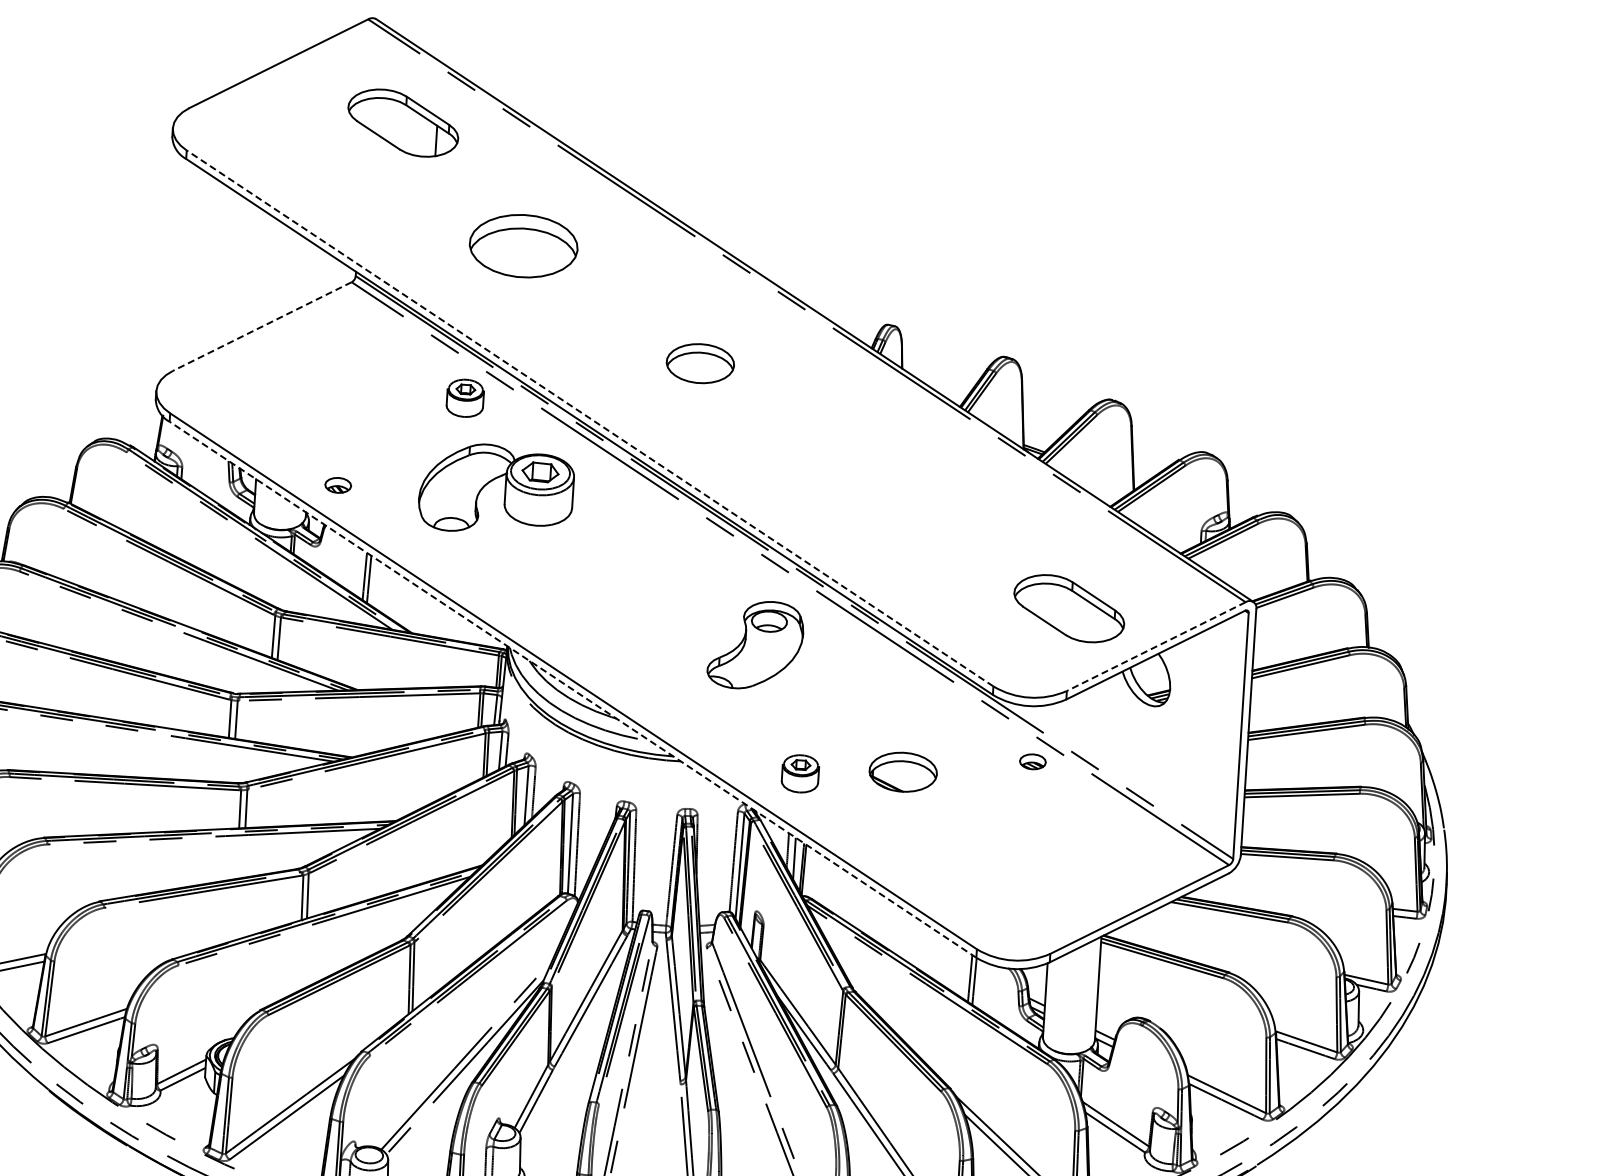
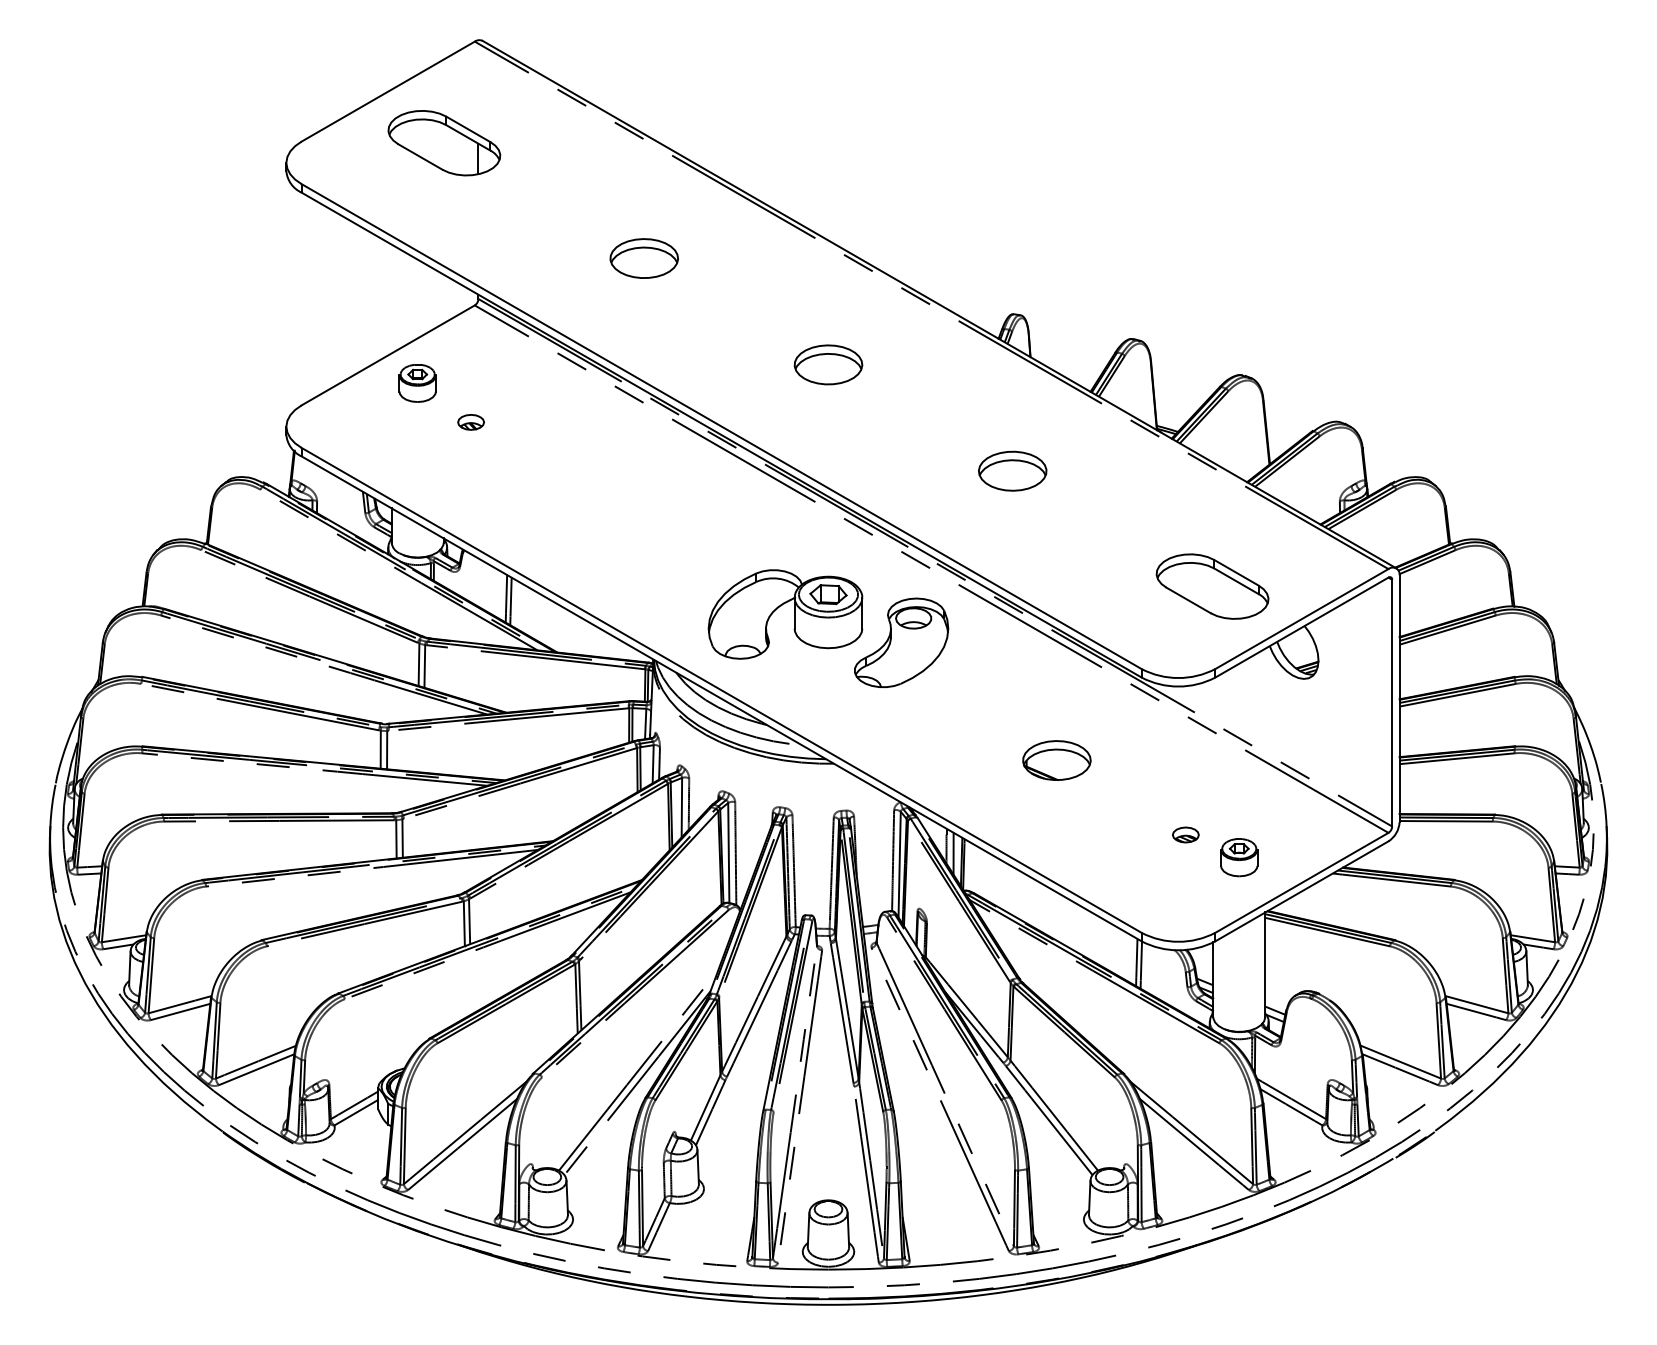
part: (403, 123) -> (444, 143), moved
part: (522, 246) -> (643, 258), size x0.62
line: (262, 326) -> (388, 355), dashed -> solid
part: (465, 398) -> (417, 383), moved
line: (589, 418) -> (721, 426), dashed -> solid
part: (877, 480) -> (1012, 470), added
part: (492, 481) -> (781, 606), moved
part: (337, 485) -> (470, 422), moved
line: (1155, 647) -> (1301, 619), dashed -> solid
line: (572, 689) -> (721, 698), dashed -> solid
part: (1032, 761) -> (1185, 834), moved
part: (800, 773) -> (1239, 857), moved

